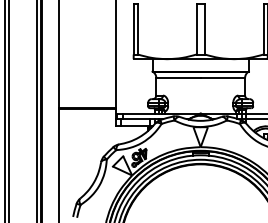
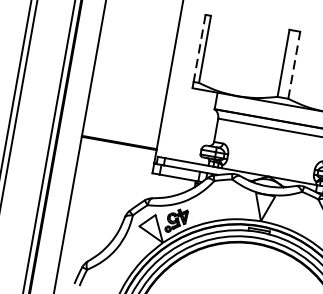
line: (204, 28) -> (294, 64), solid -> dashed
line: (133, 29) -> (199, 48), solid -> dashed

